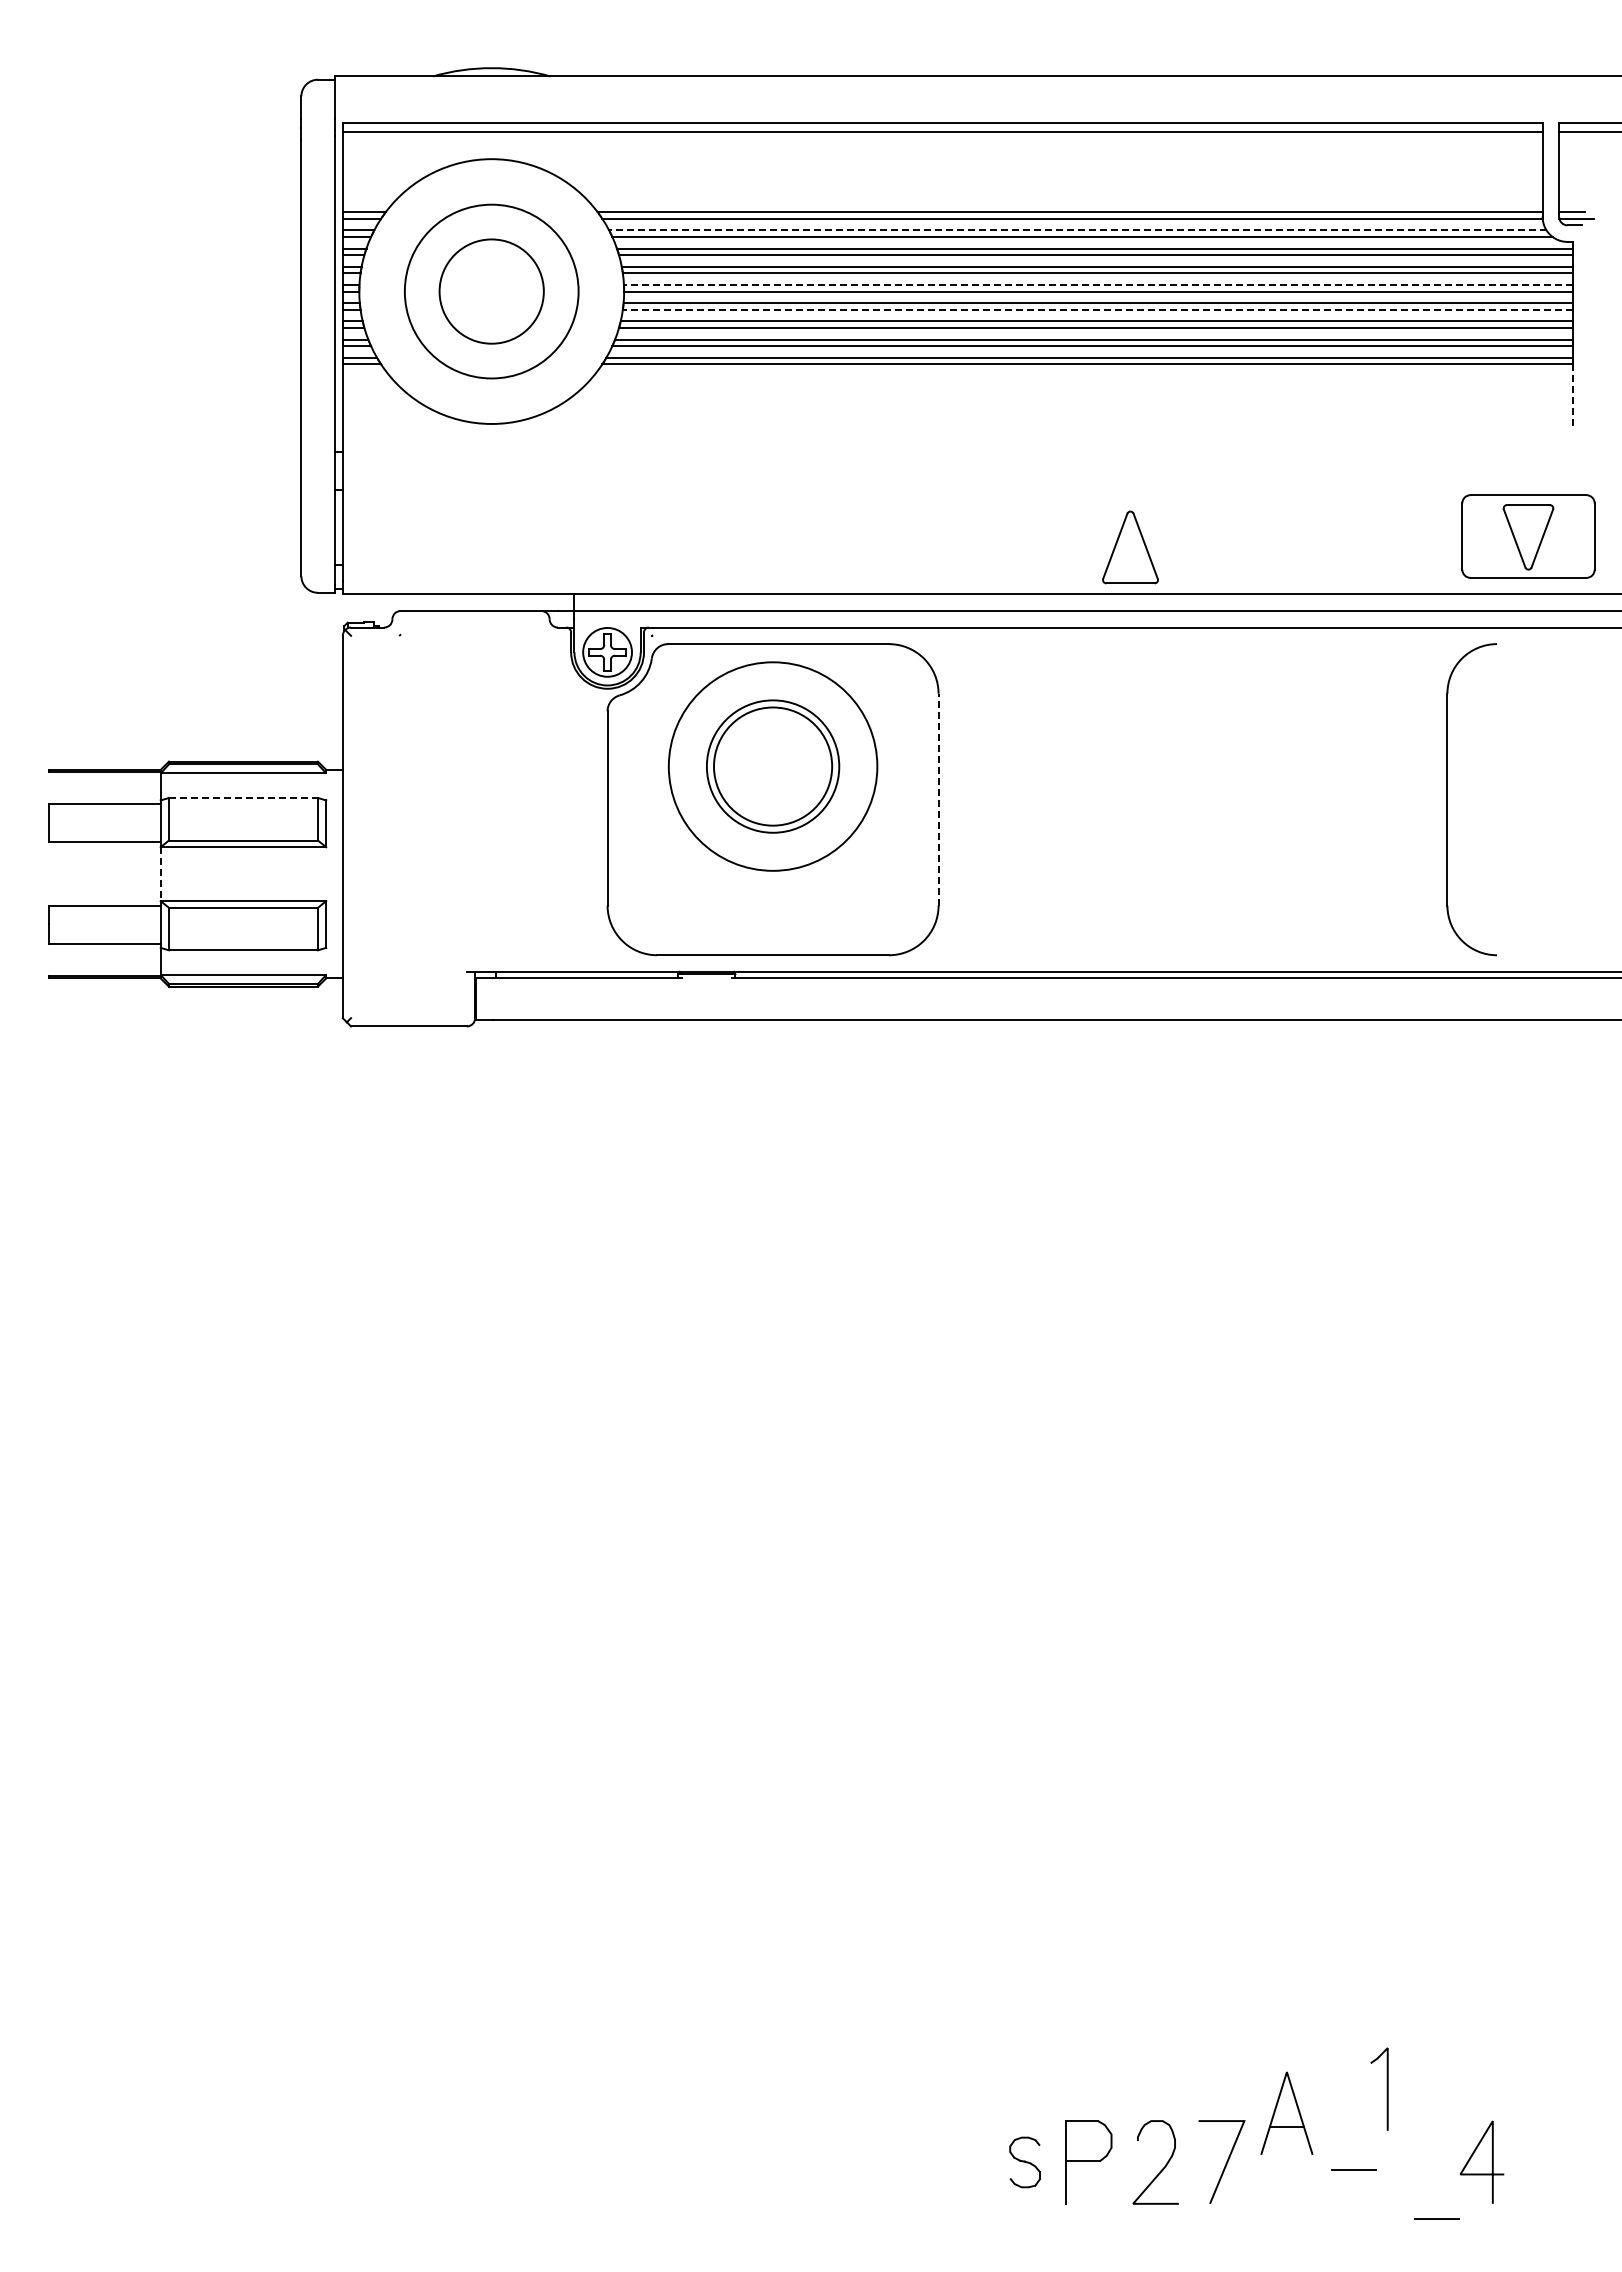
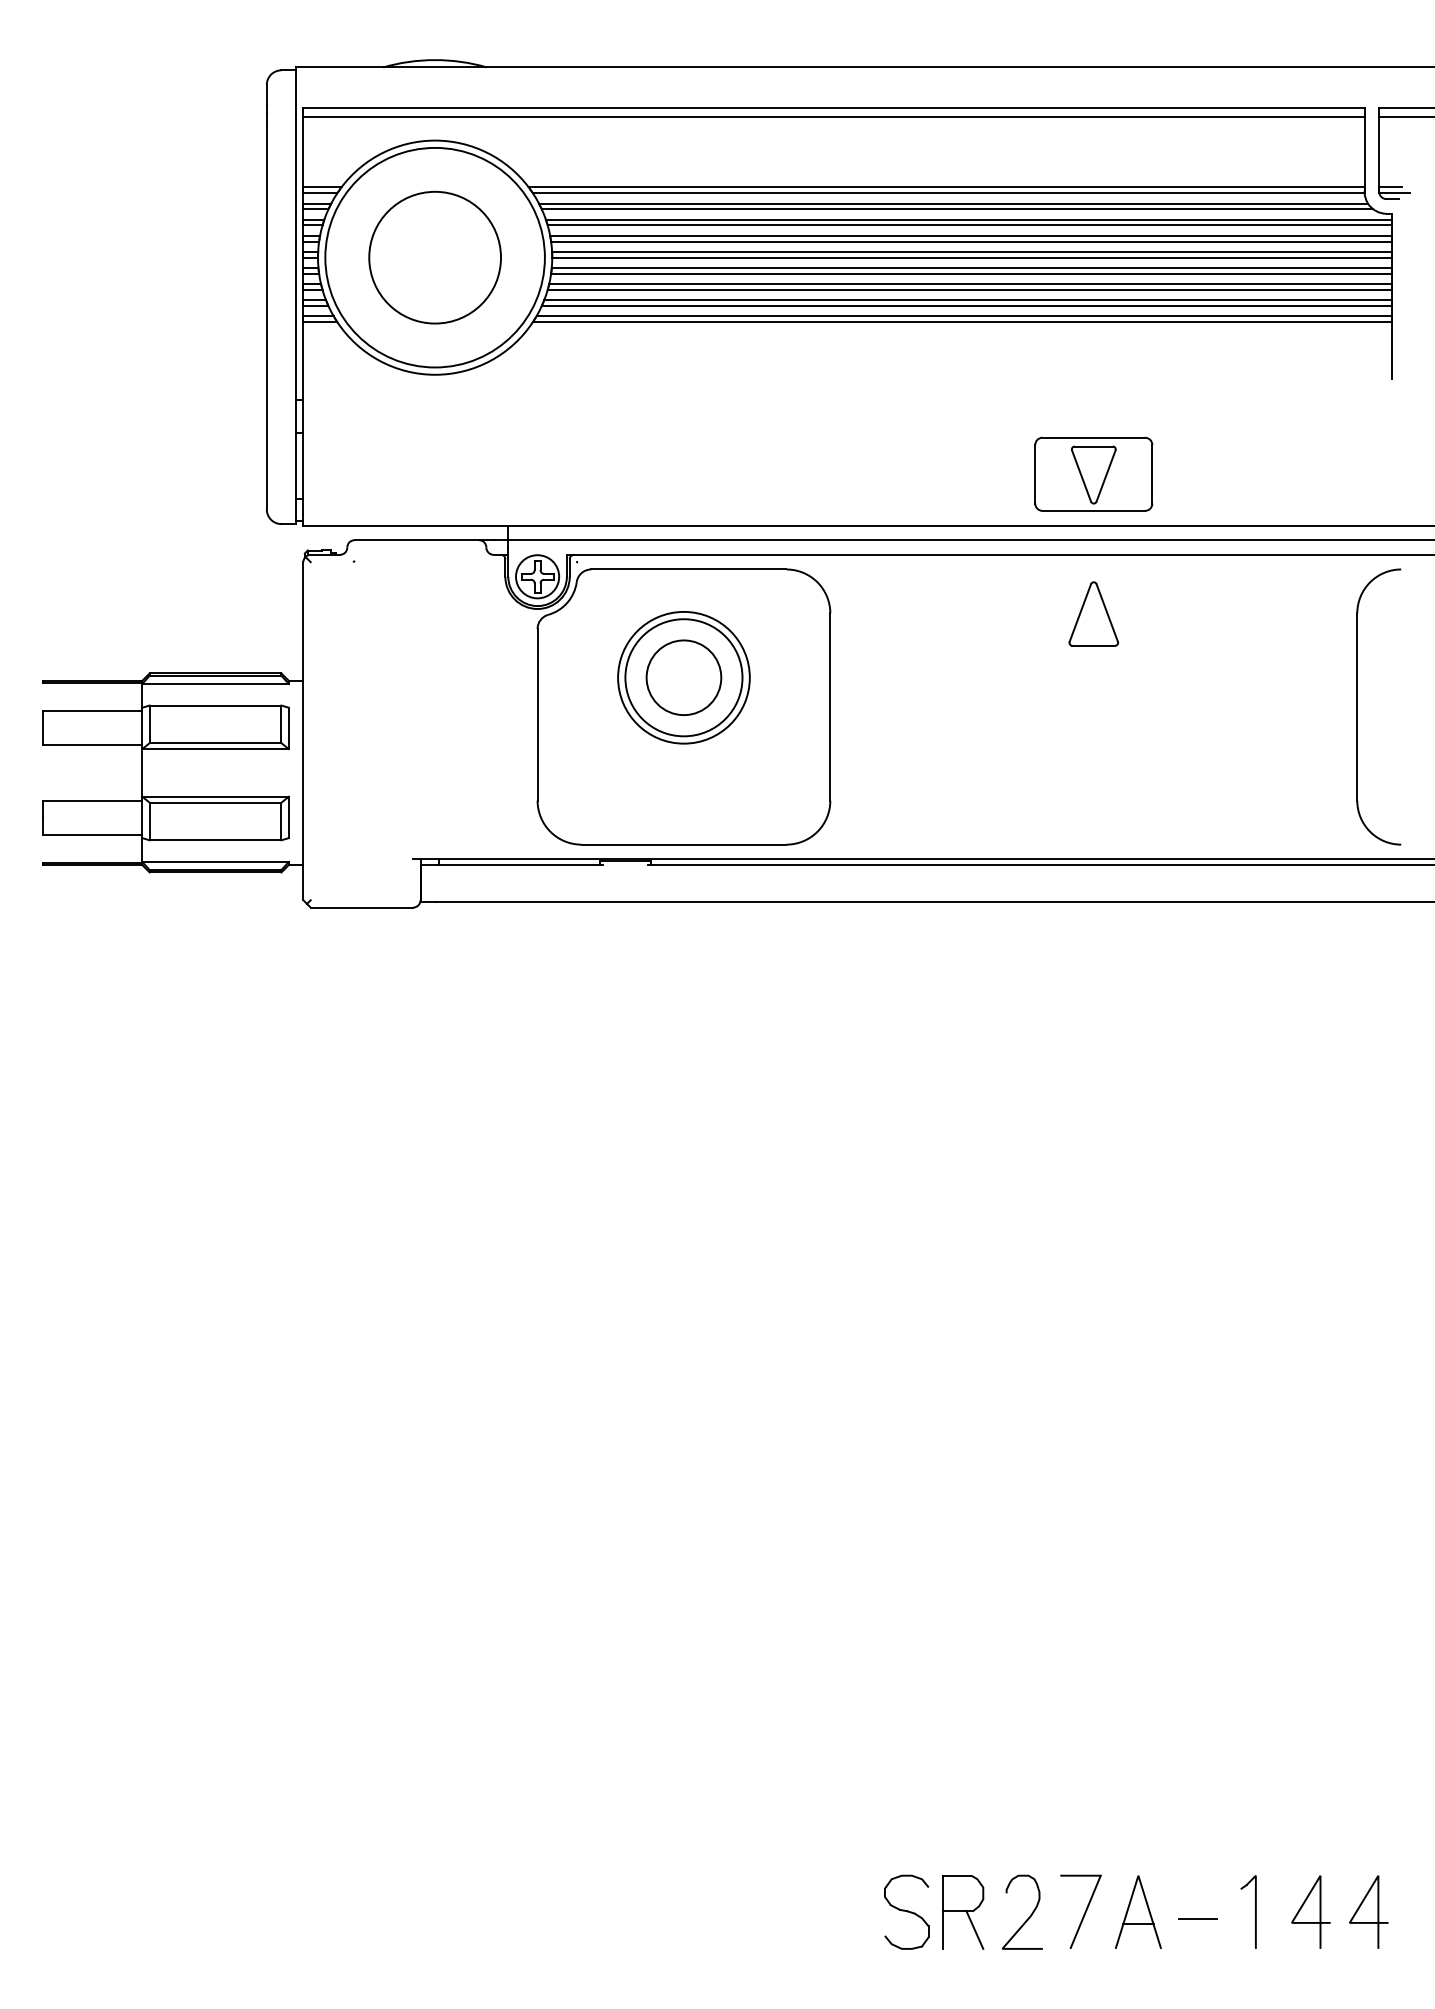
line: (1077, 230) -> (953, 203), dashed -> solid
line: (1098, 284) -> (971, 251), dashed -> solid
circle: (491, 291) -> (434, 257), size x1.43
circle: (491, 291) -> (434, 257), size x1.43
line: (1097, 309) -> (970, 273), dashed -> solid
line: (1573, 397) -> (1391, 351), dashed -> solid
part: (1528, 536) -> (1093, 474), moved
part: (1130, 547) -> (1093, 614), moved
circle: (772, 766) -> (683, 677), size x0.71
circle: (772, 766) -> (683, 677), size x0.71
line: (243, 797) -> (215, 705), dashed -> solid
line: (938, 799) -> (830, 706), dashed -> solid
part: (1447, 799) -> (1357, 706), moved
line: (160, 874) -> (142, 773), dashed -> solid
part: (1386, 2088) -> (1254, 1911), moved
part: (1286, 2112) -> (1138, 1911), moved
line: (1557, 2161) -> (1377, 1911), added
part: (1024, 2162) -> (906, 1912), size x1.67
line: (1101, 2182) -> (974, 1930), added
line: (1436, 2218) -> (1270, 1961), removed

